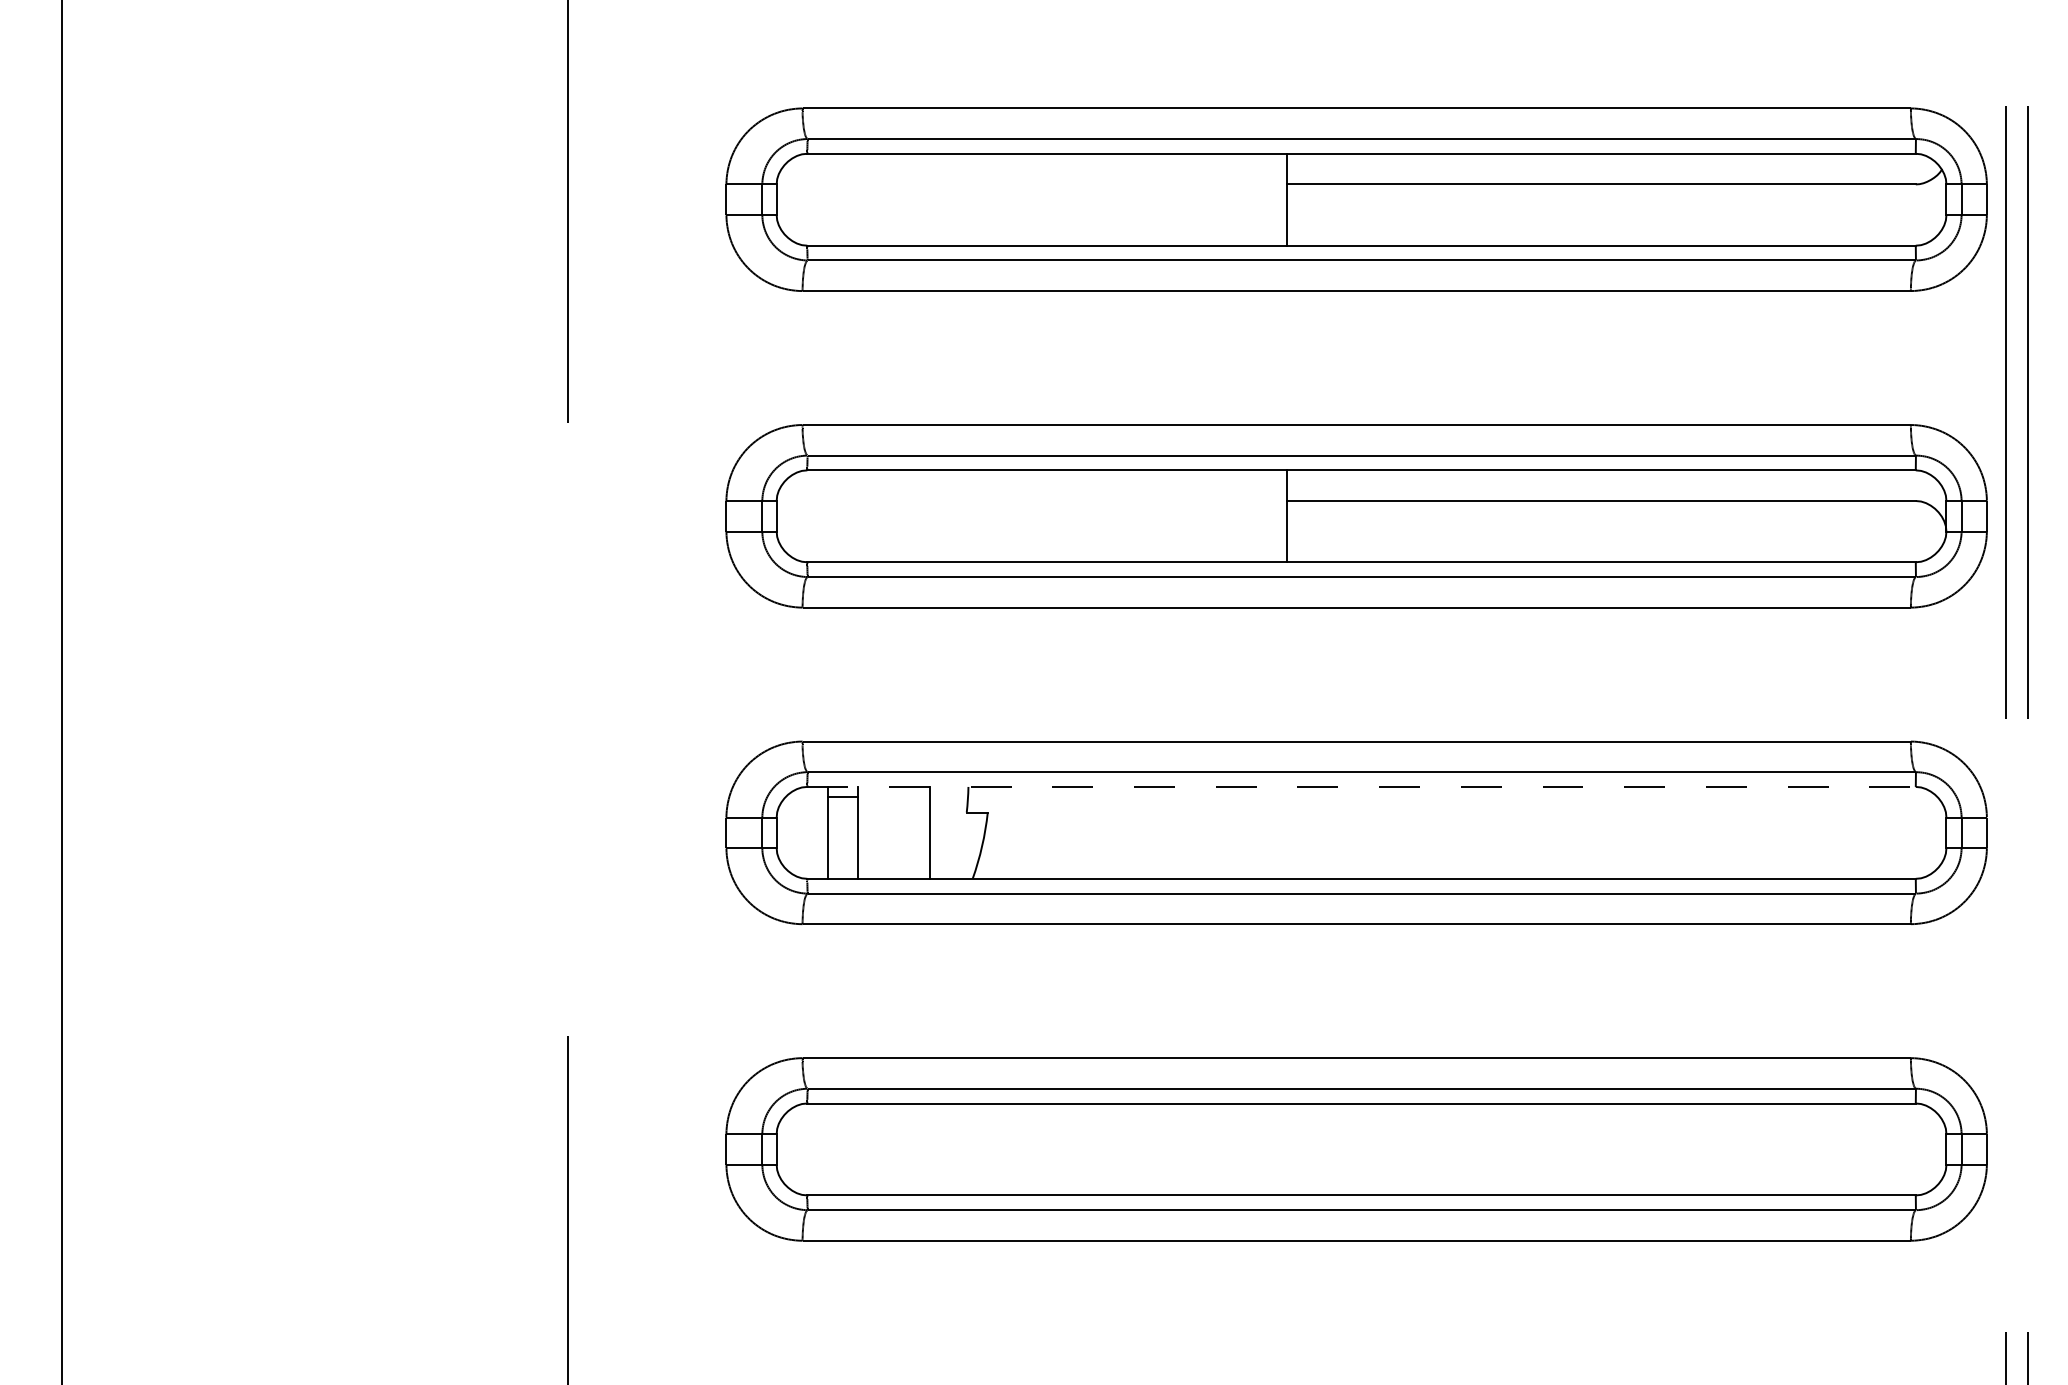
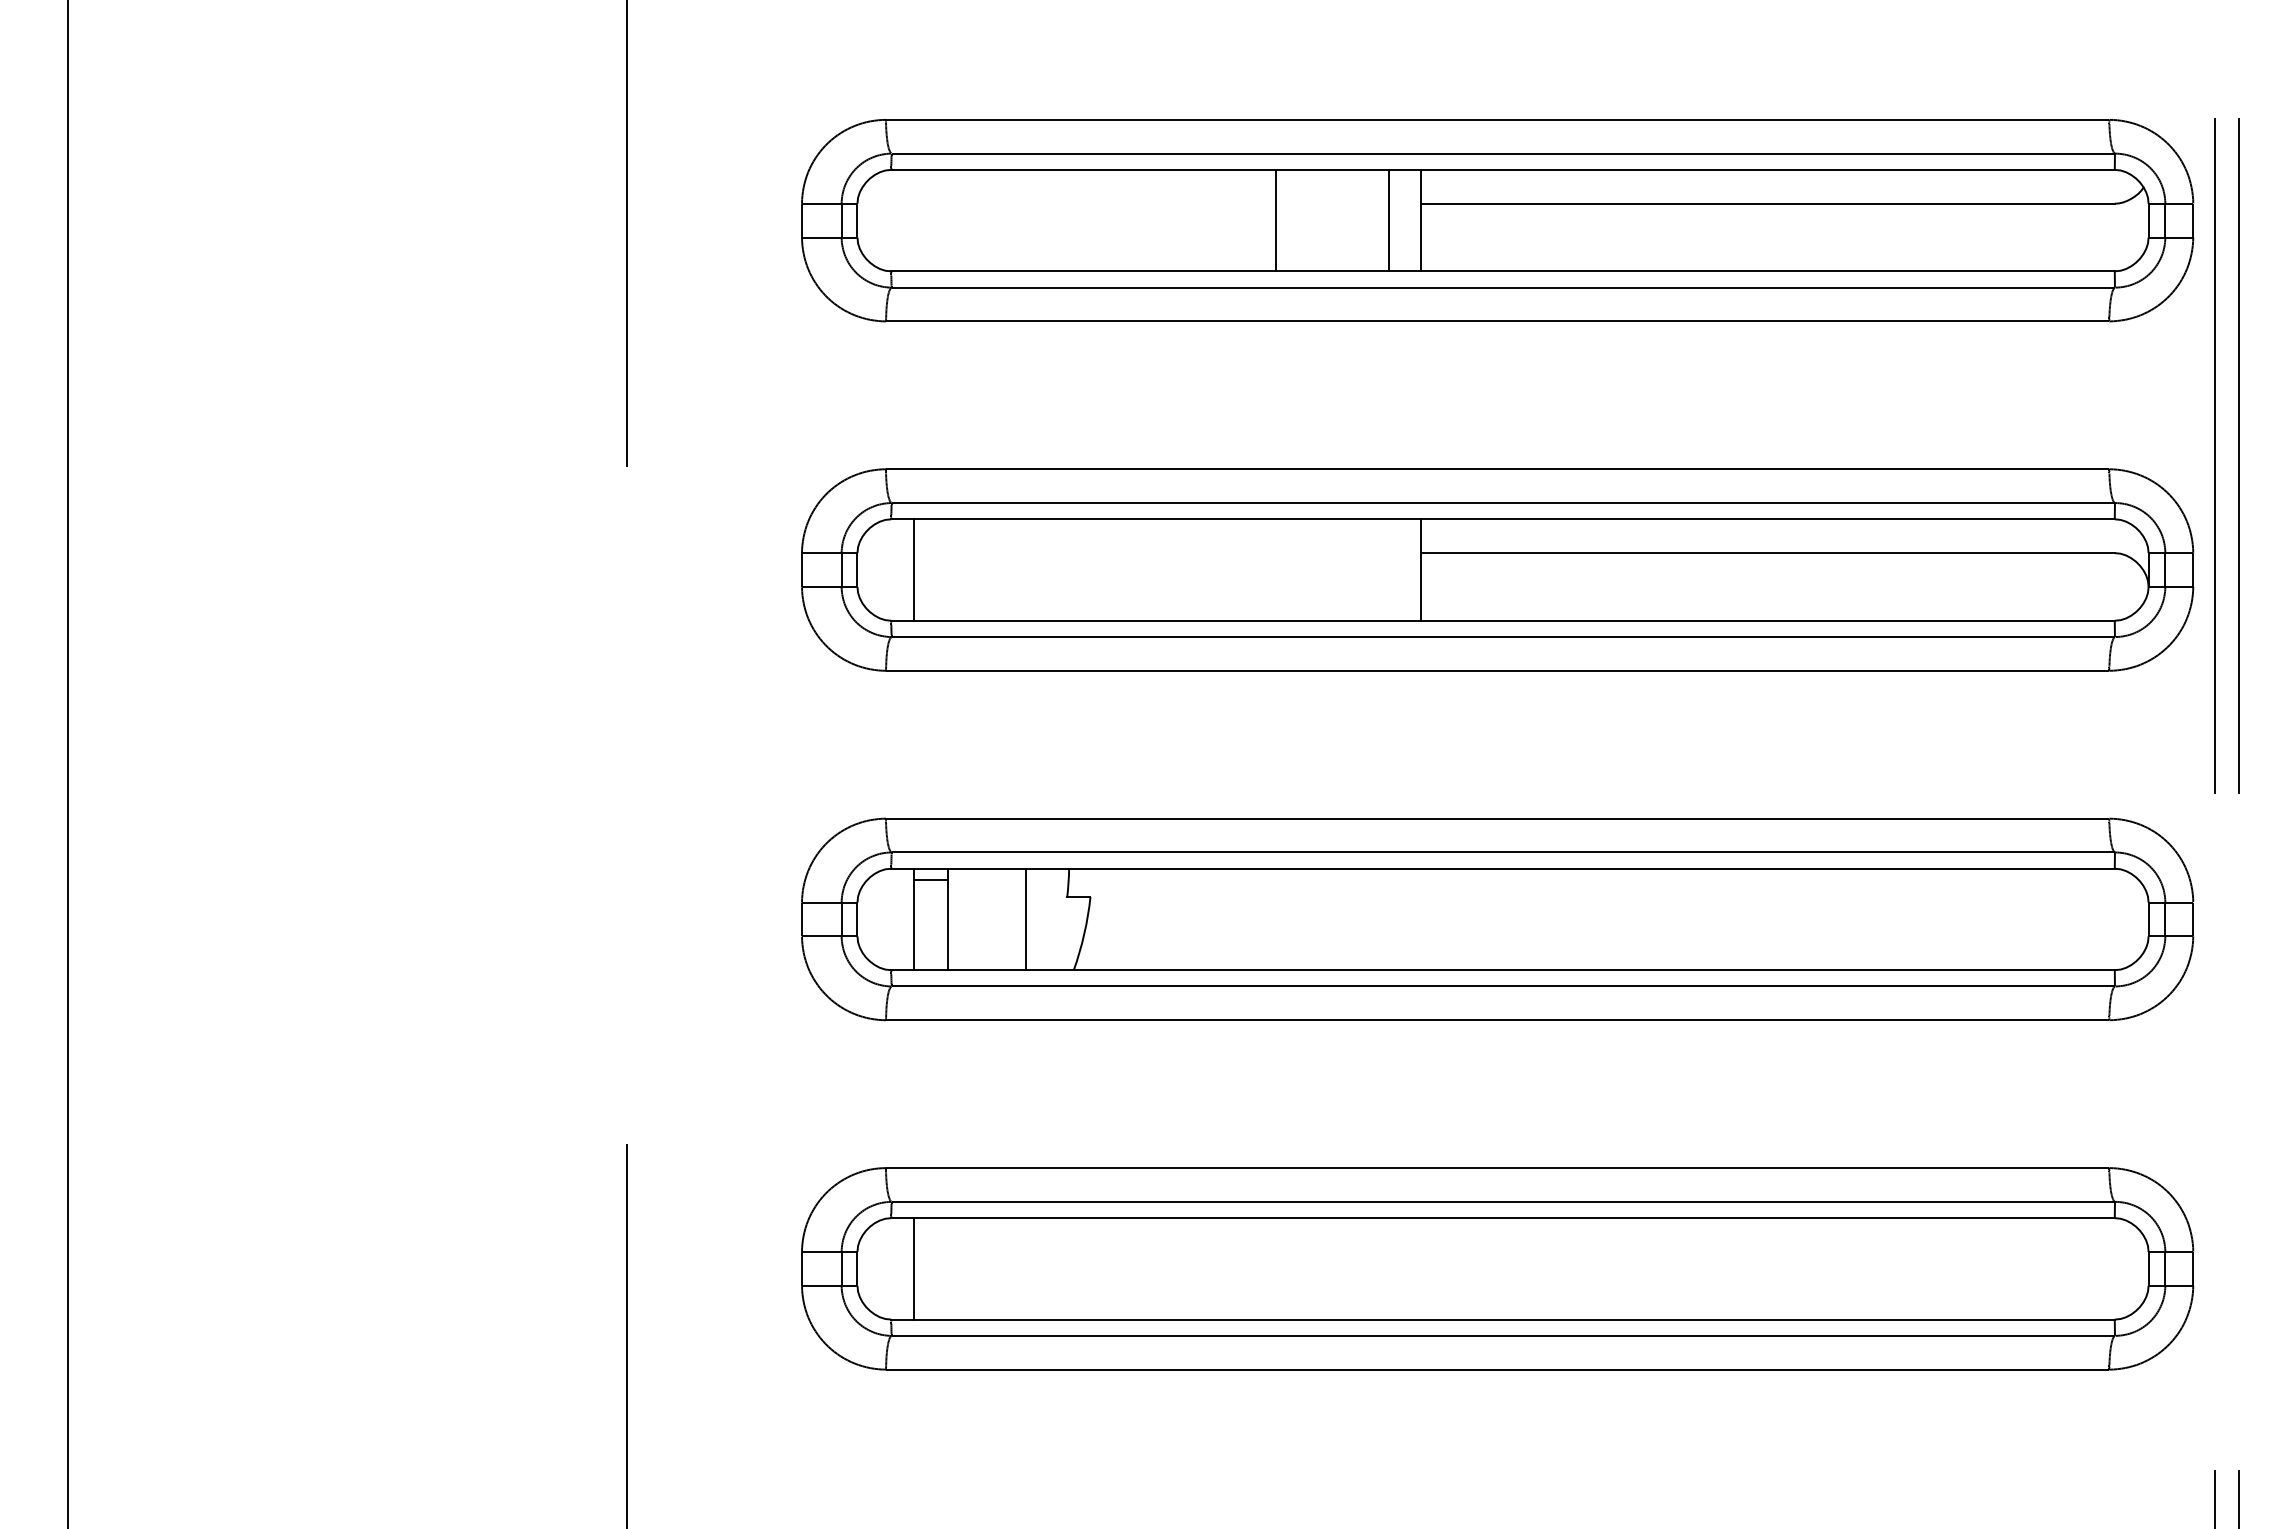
line: (1156, 199) -> (1276, 220), added
line: (1258, 199) -> (1389, 220), added
line: (827, 515) -> (913, 569), added
line: (1361, 786) -> (1503, 868), dashed -> solid
line: (827, 1149) -> (913, 1268), added

